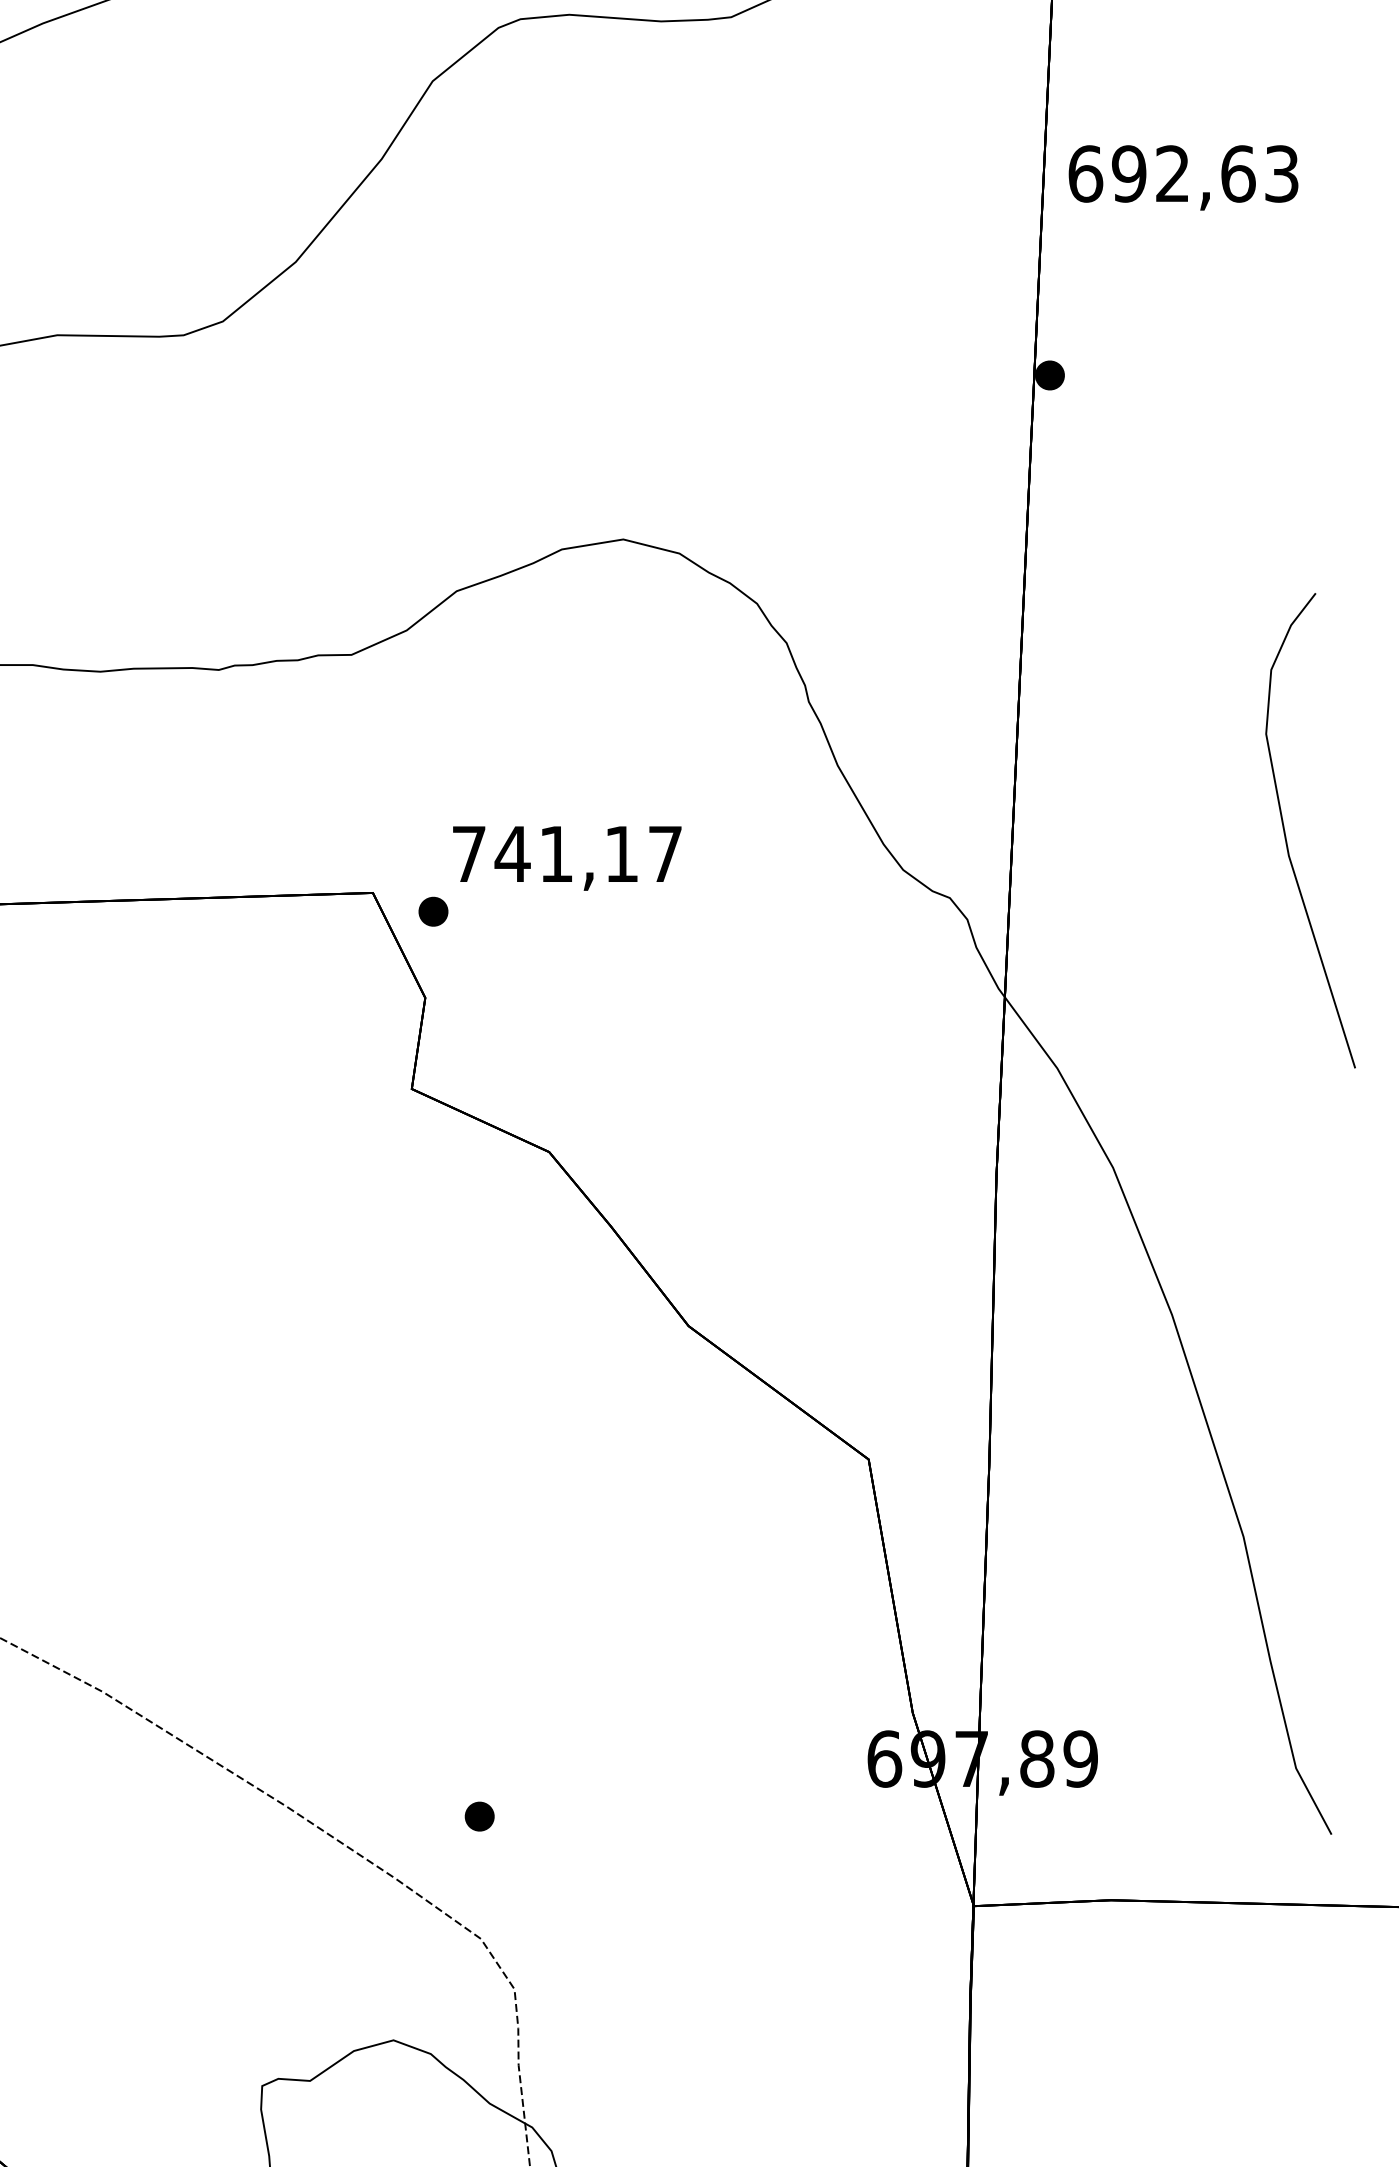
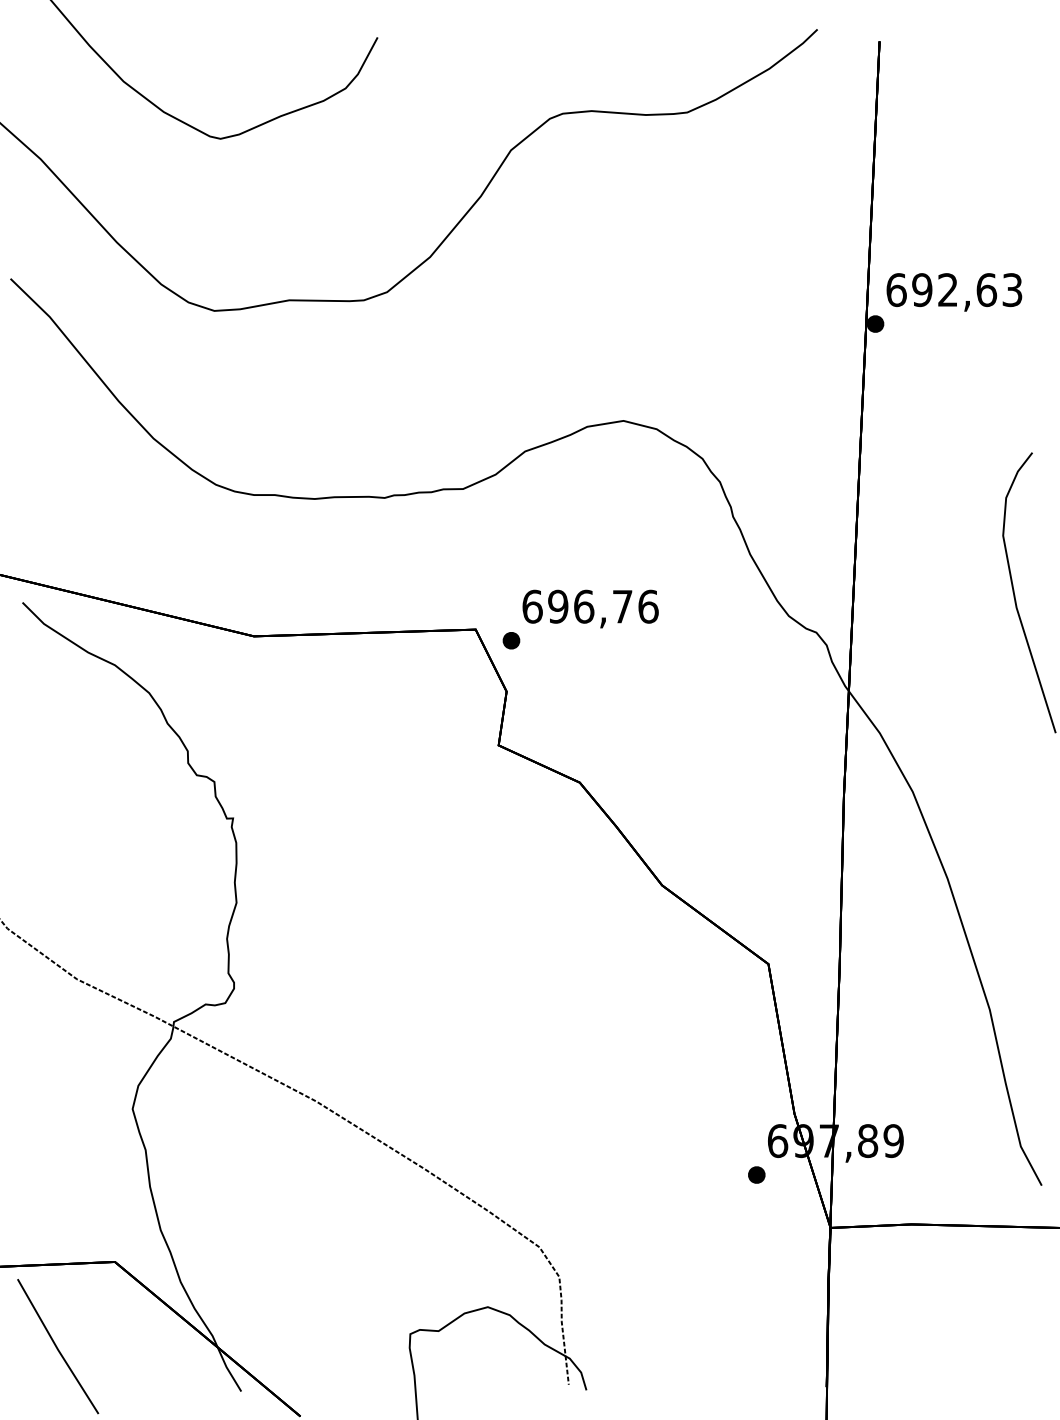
text: (1183, 178) -> (954, 292), moved
text: (567, 853) -> (590, 606), 741,17 -> 696,76
part: (479, 1815) -> (756, 1174), moved

